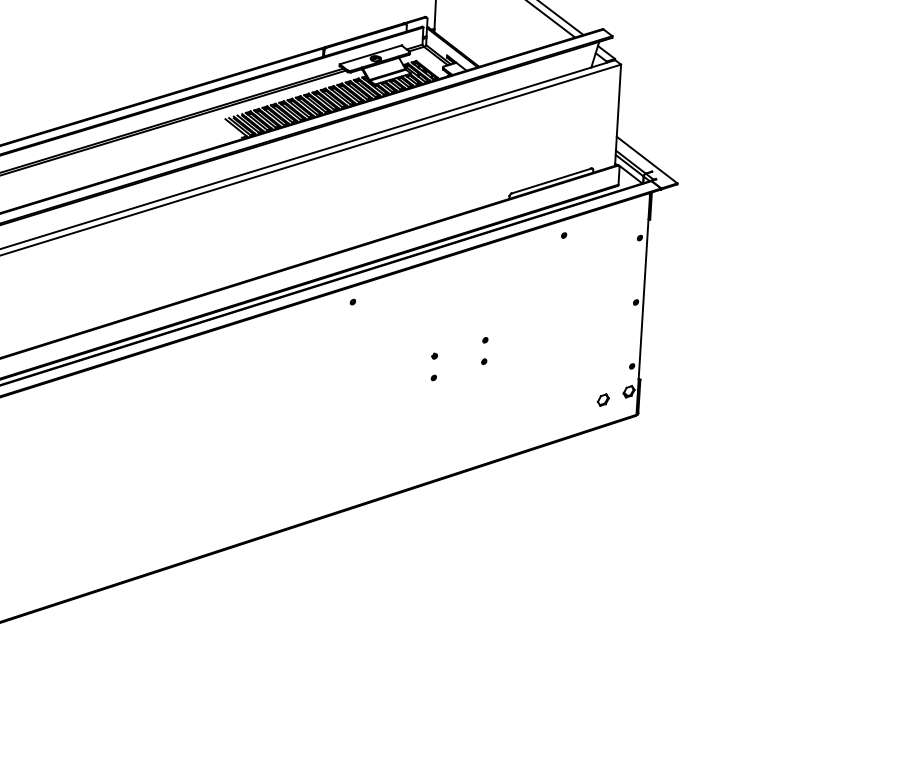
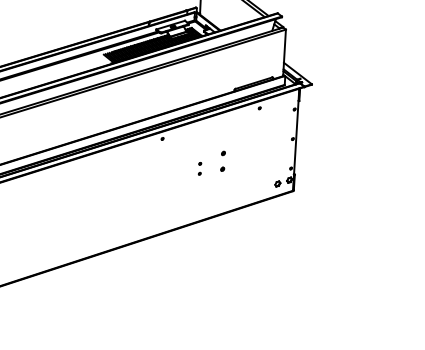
part: (485, 351) -> (223, 161), size x1.6

